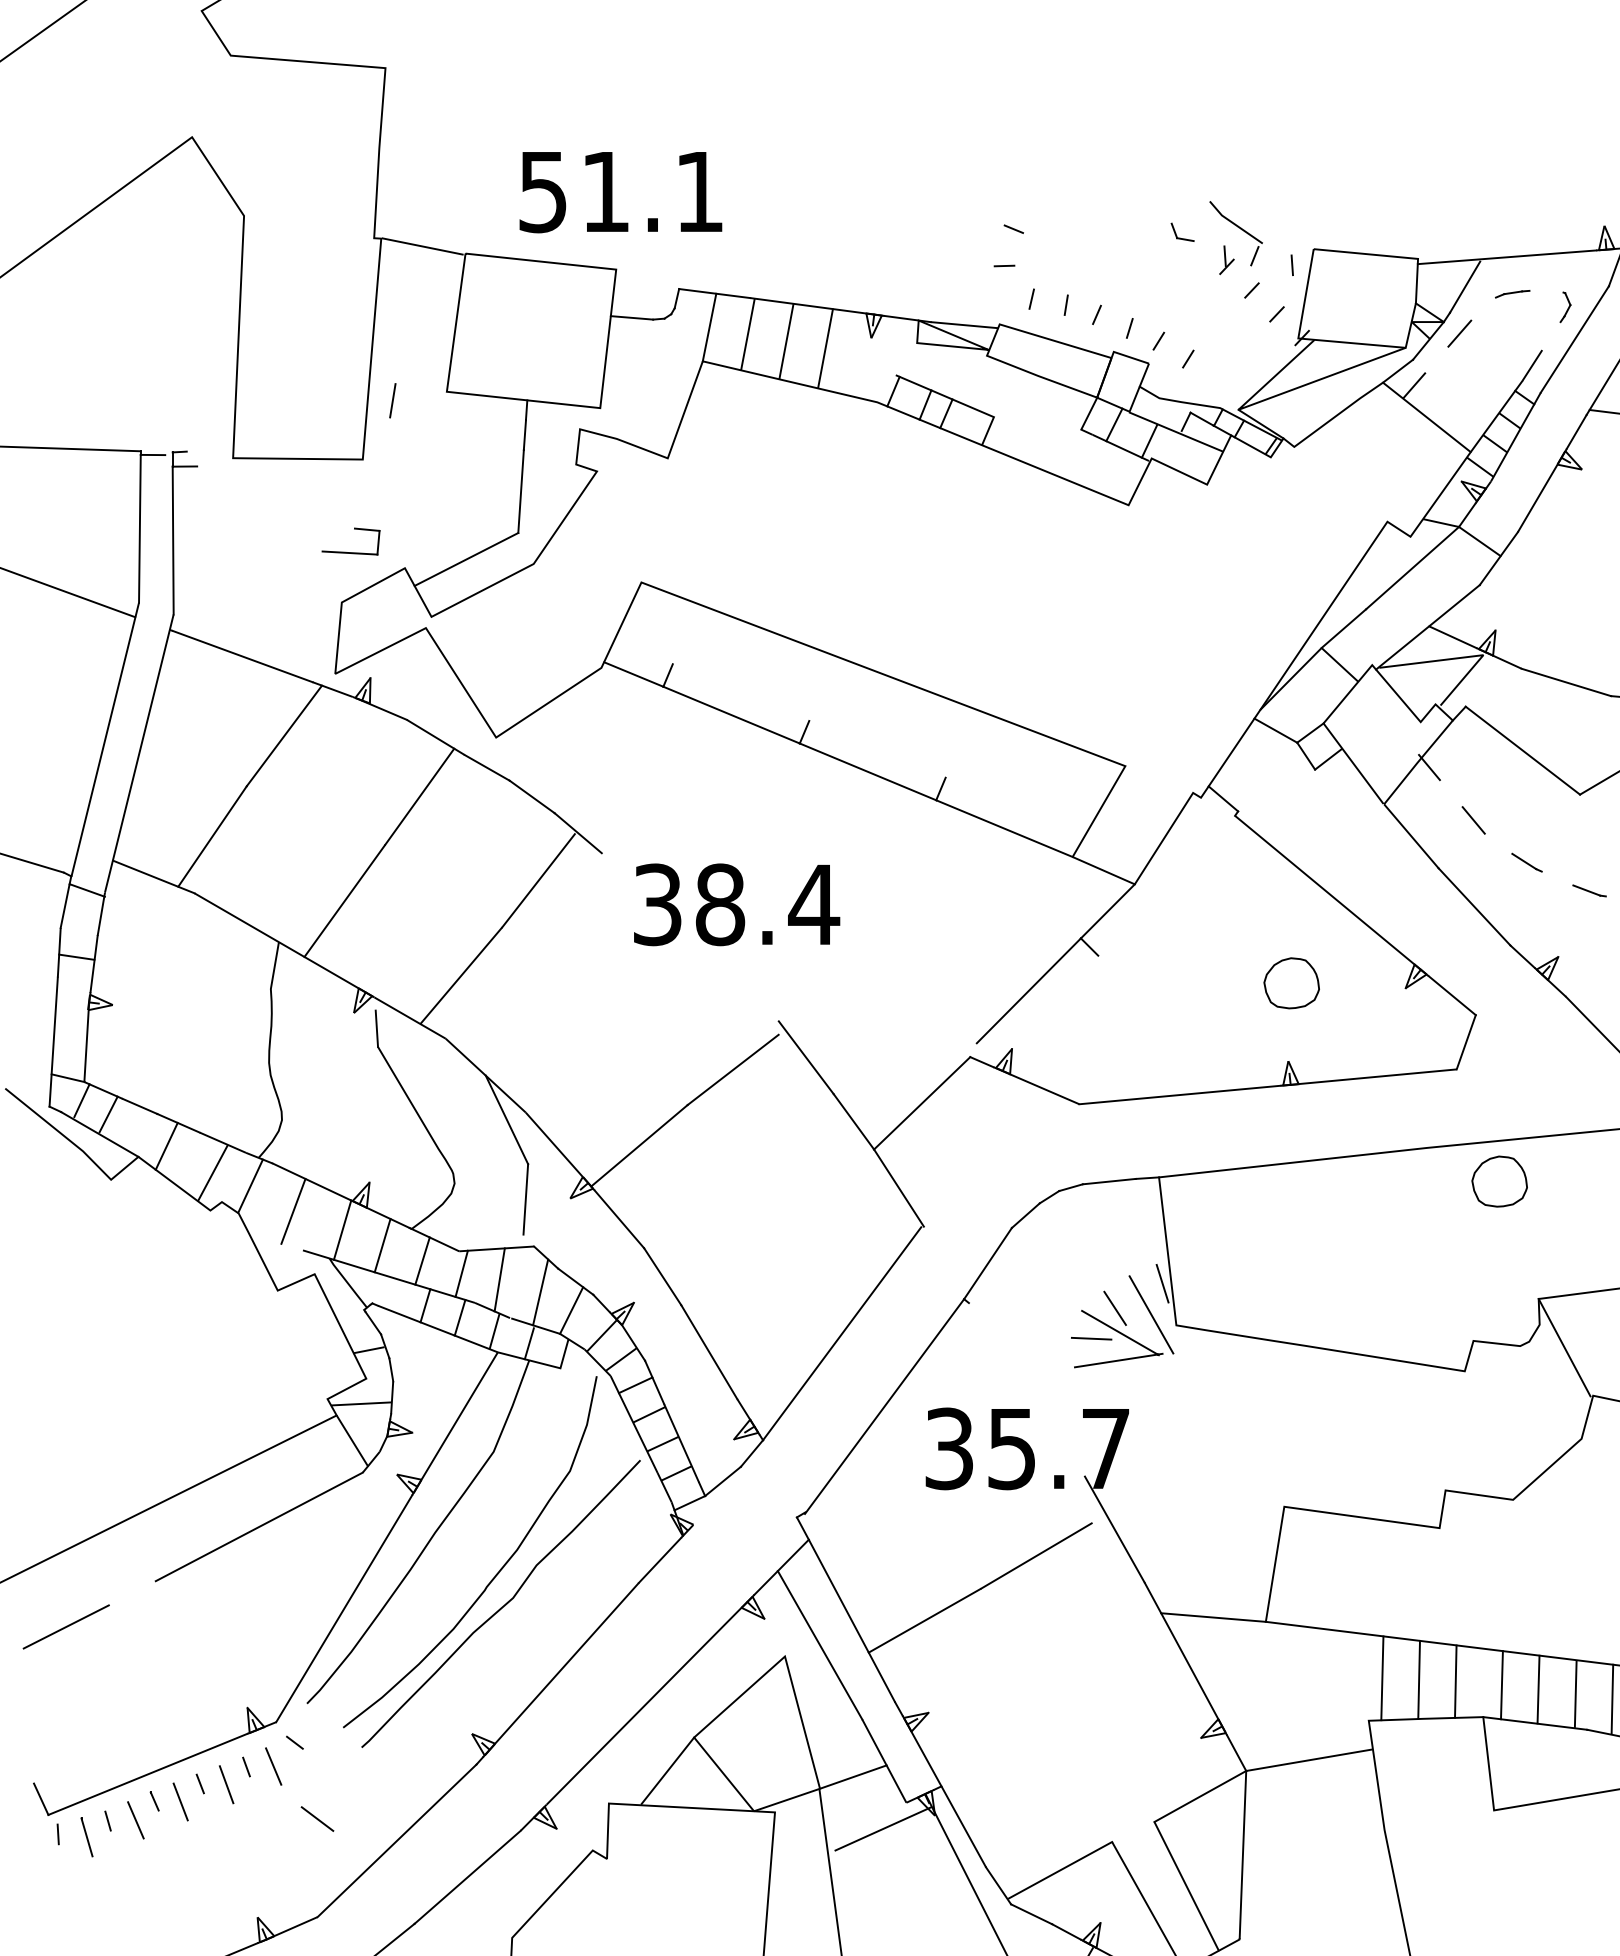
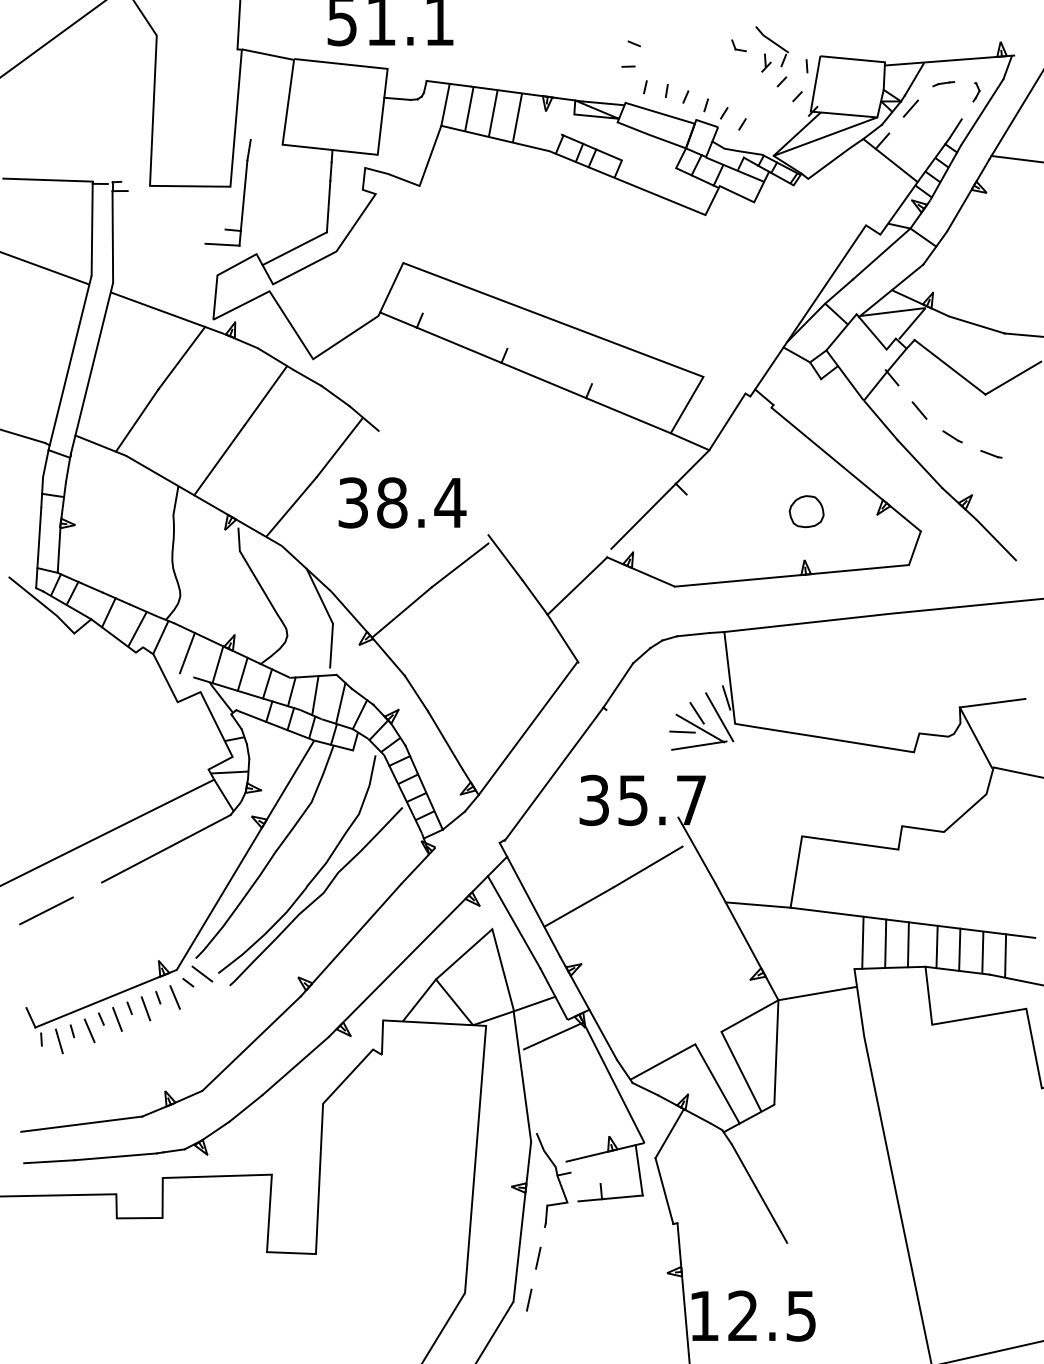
line: (383, 473) -> (243, 195), added
text: (736, 904) -> (402, 502), moved
part: (1499, 1181) -> (935, 634), removed
line: (317, 1818) -> (202, 973), moved

